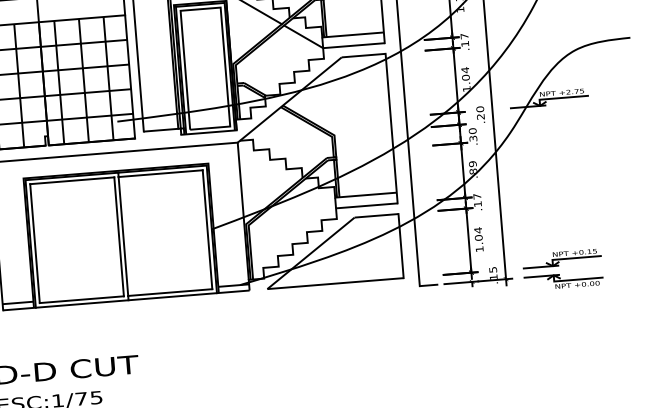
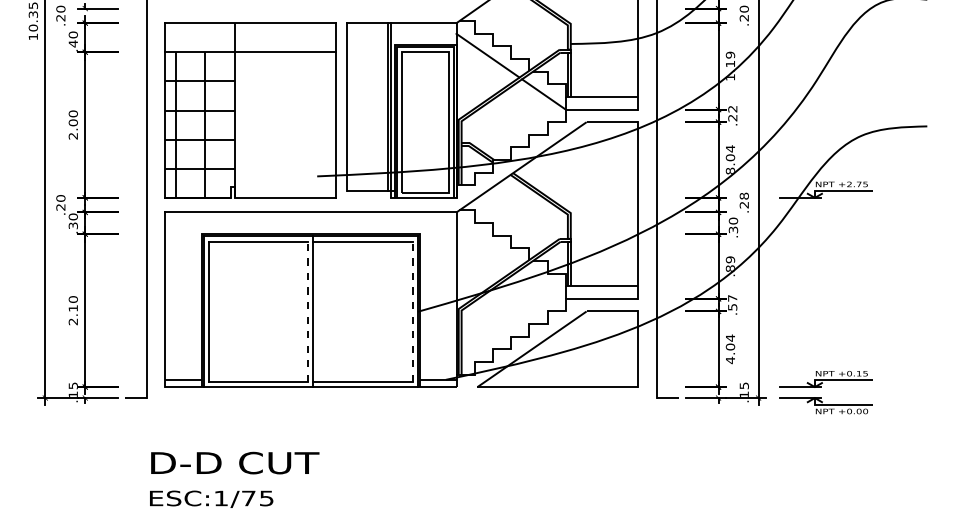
text: (464, 40) -> (732, 113), .17 -> .22
hatch: (86, 79) -> (285, 124), removed
text: (465, 88) -> (729, 170), 1.04 -> 8.04
text: (480, 108) -> (744, 195), .20 -> .28
text: (477, 204) -> (732, 307), .17 -> .57
line: (207, 229) -> (412, 311), solid -> dashed
line: (119, 236) -> (308, 311), solid -> dashed
text: (479, 249) -> (730, 360), 1.04 -> 4.04

